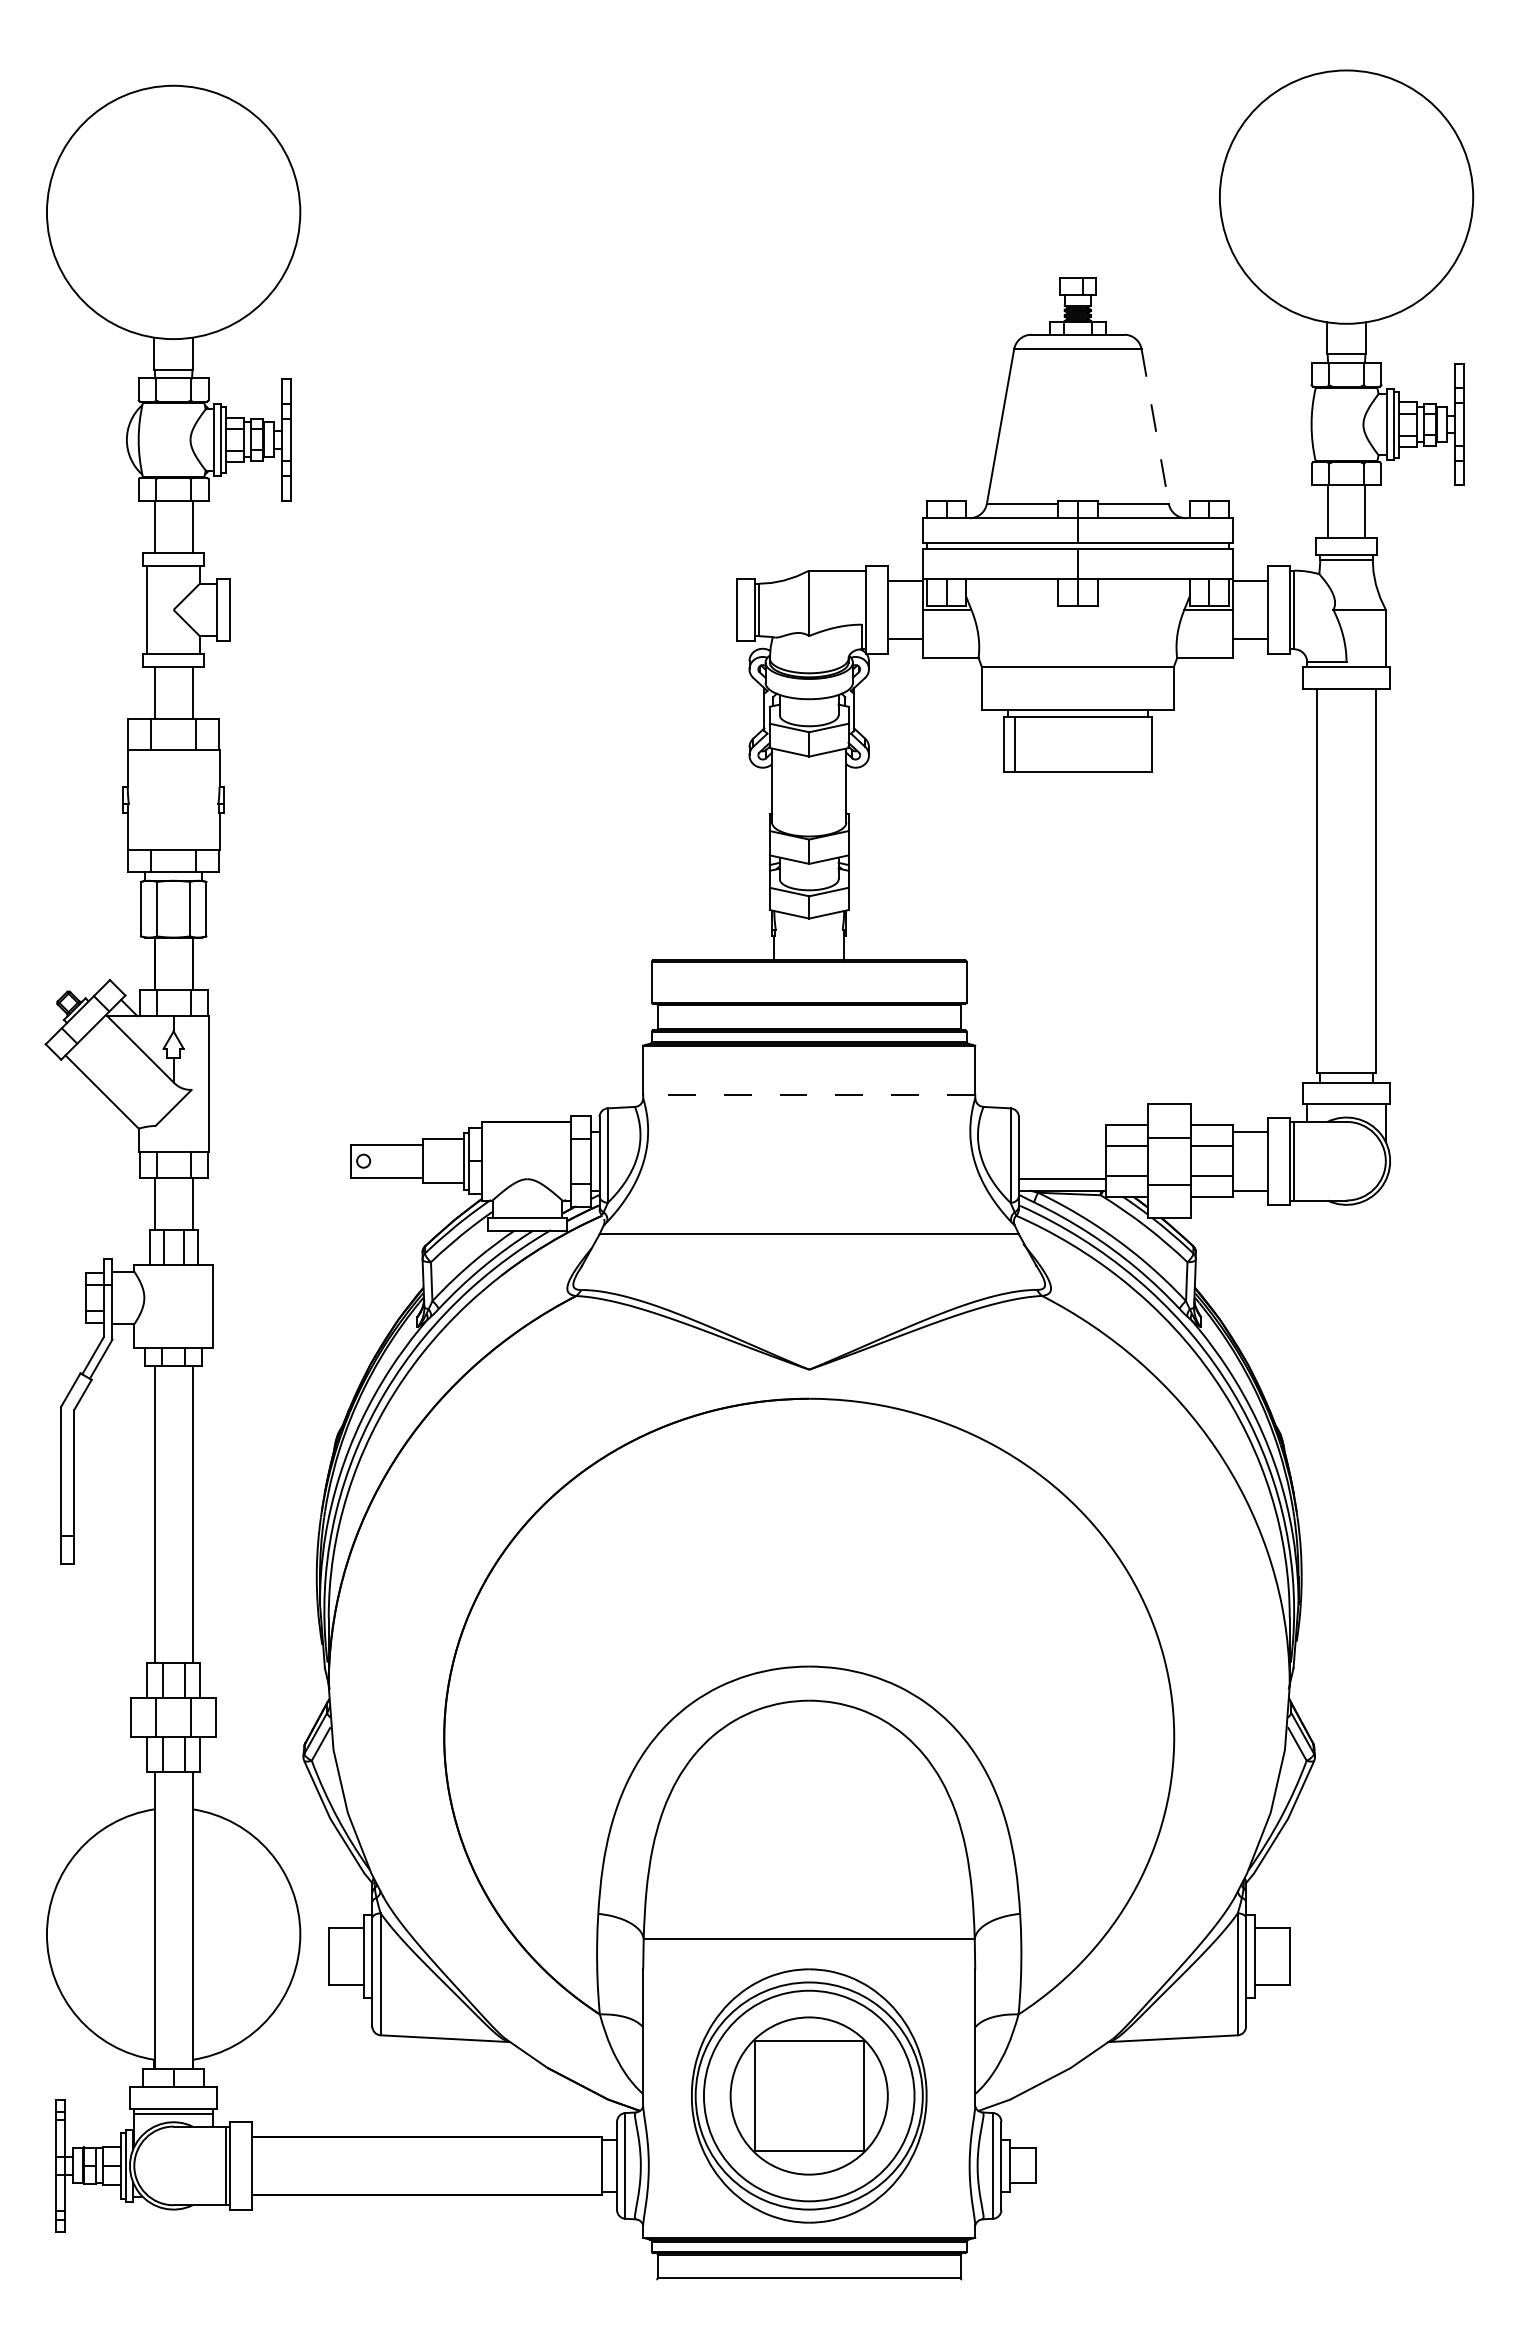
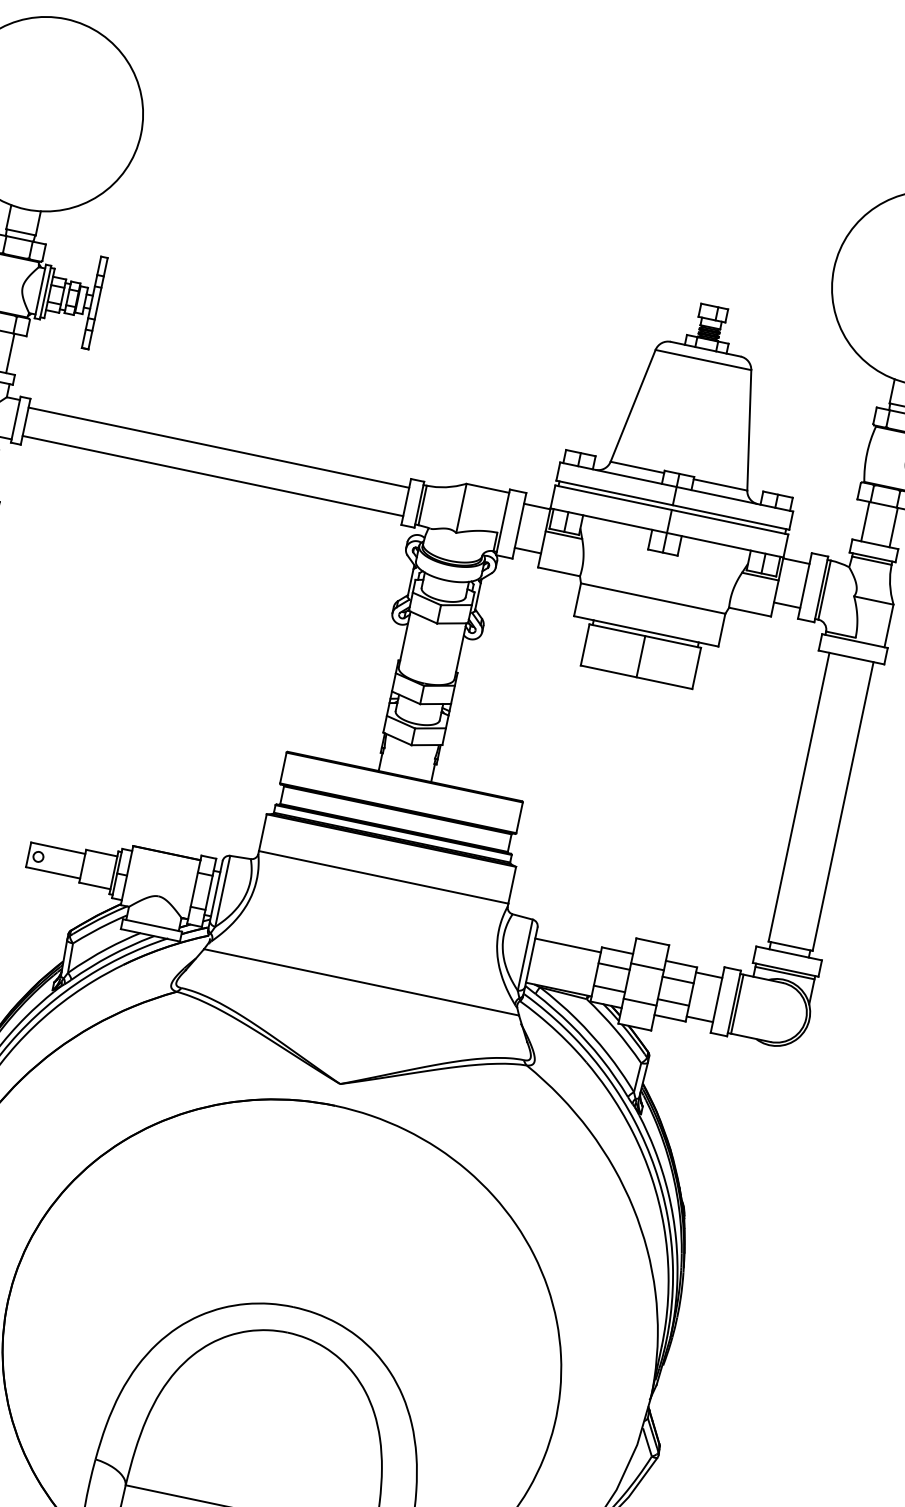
line: (1155, 426) -> (749, 430), dashed -> solid
line: (483, 591) -> (218, 447), added
line: (483, 628) -> (212, 475), added
line: (1014, 743) -> (640, 656), moved
line: (809, 1094) -> (383, 877), dashed -> solid
line: (1346, 1108) -> (785, 972), added
line: (1062, 1178) -> (568, 945), moved

